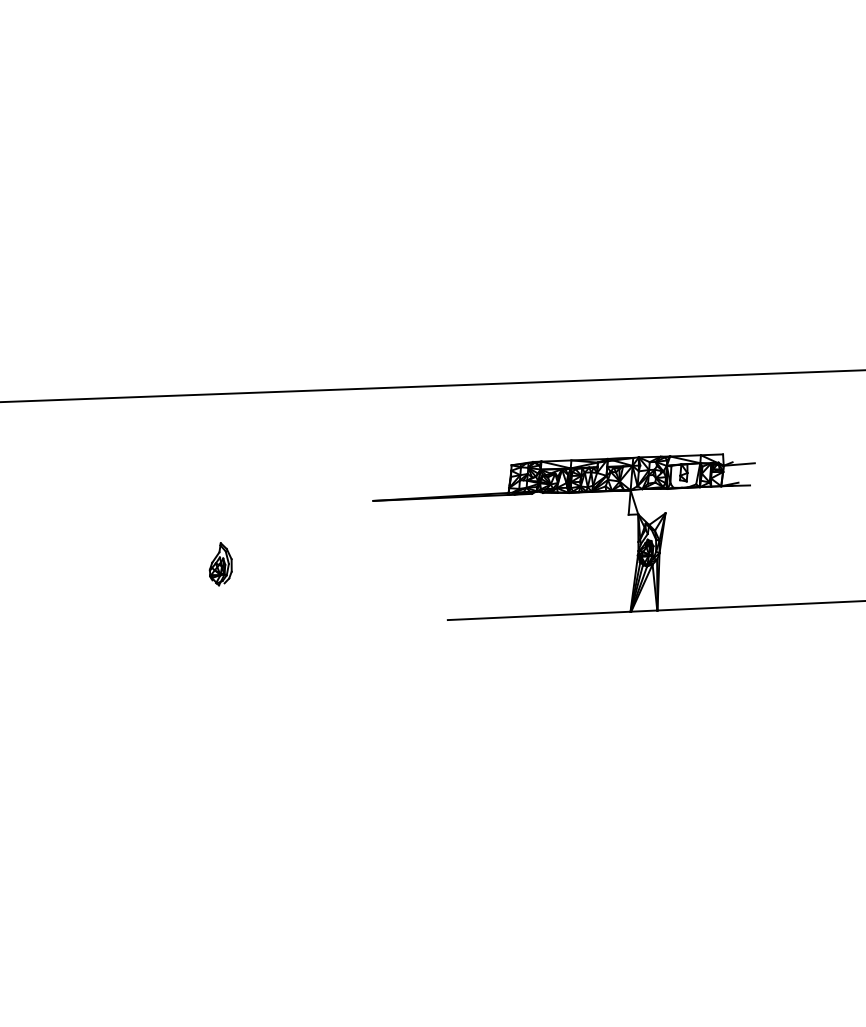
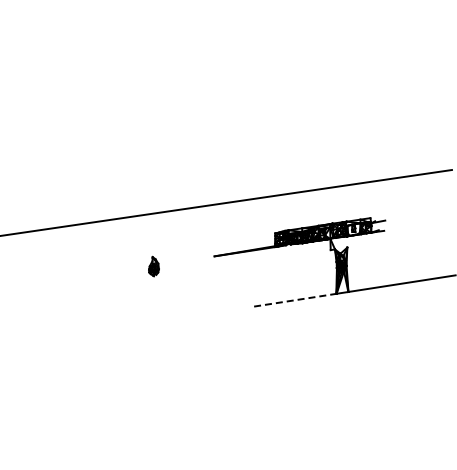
part: (220, 564) -> (153, 266), moved
line: (539, 616) -> (295, 300), solid -> dashed

